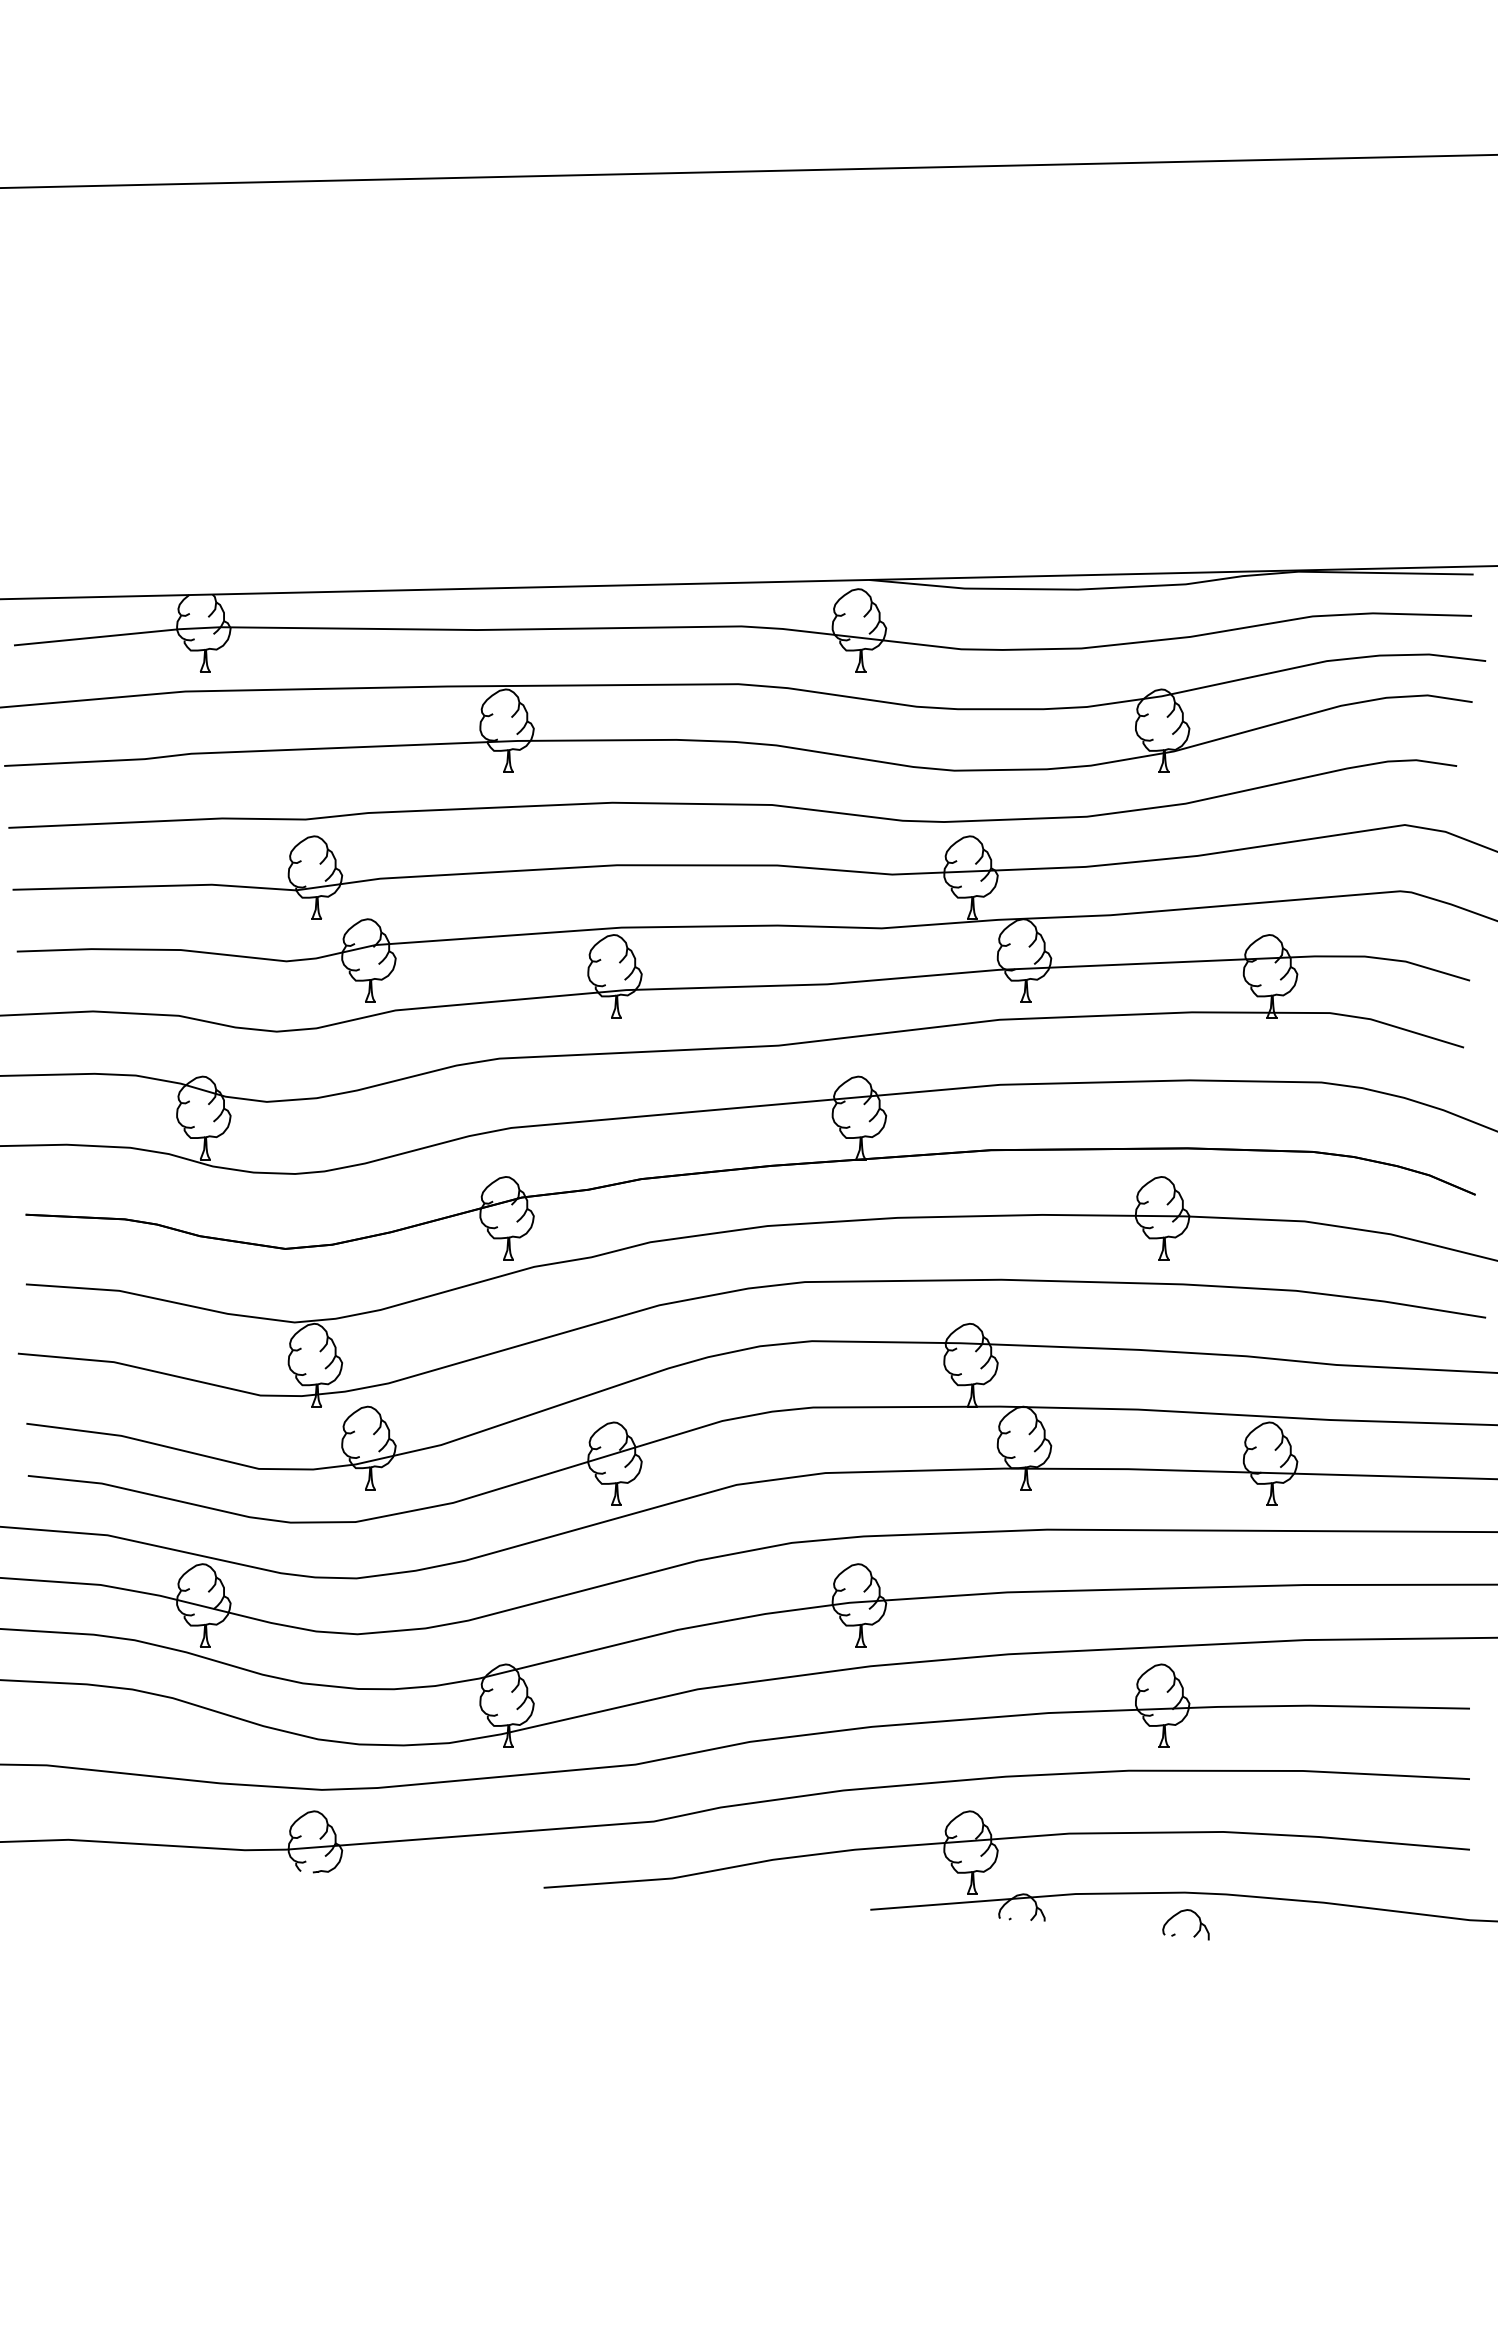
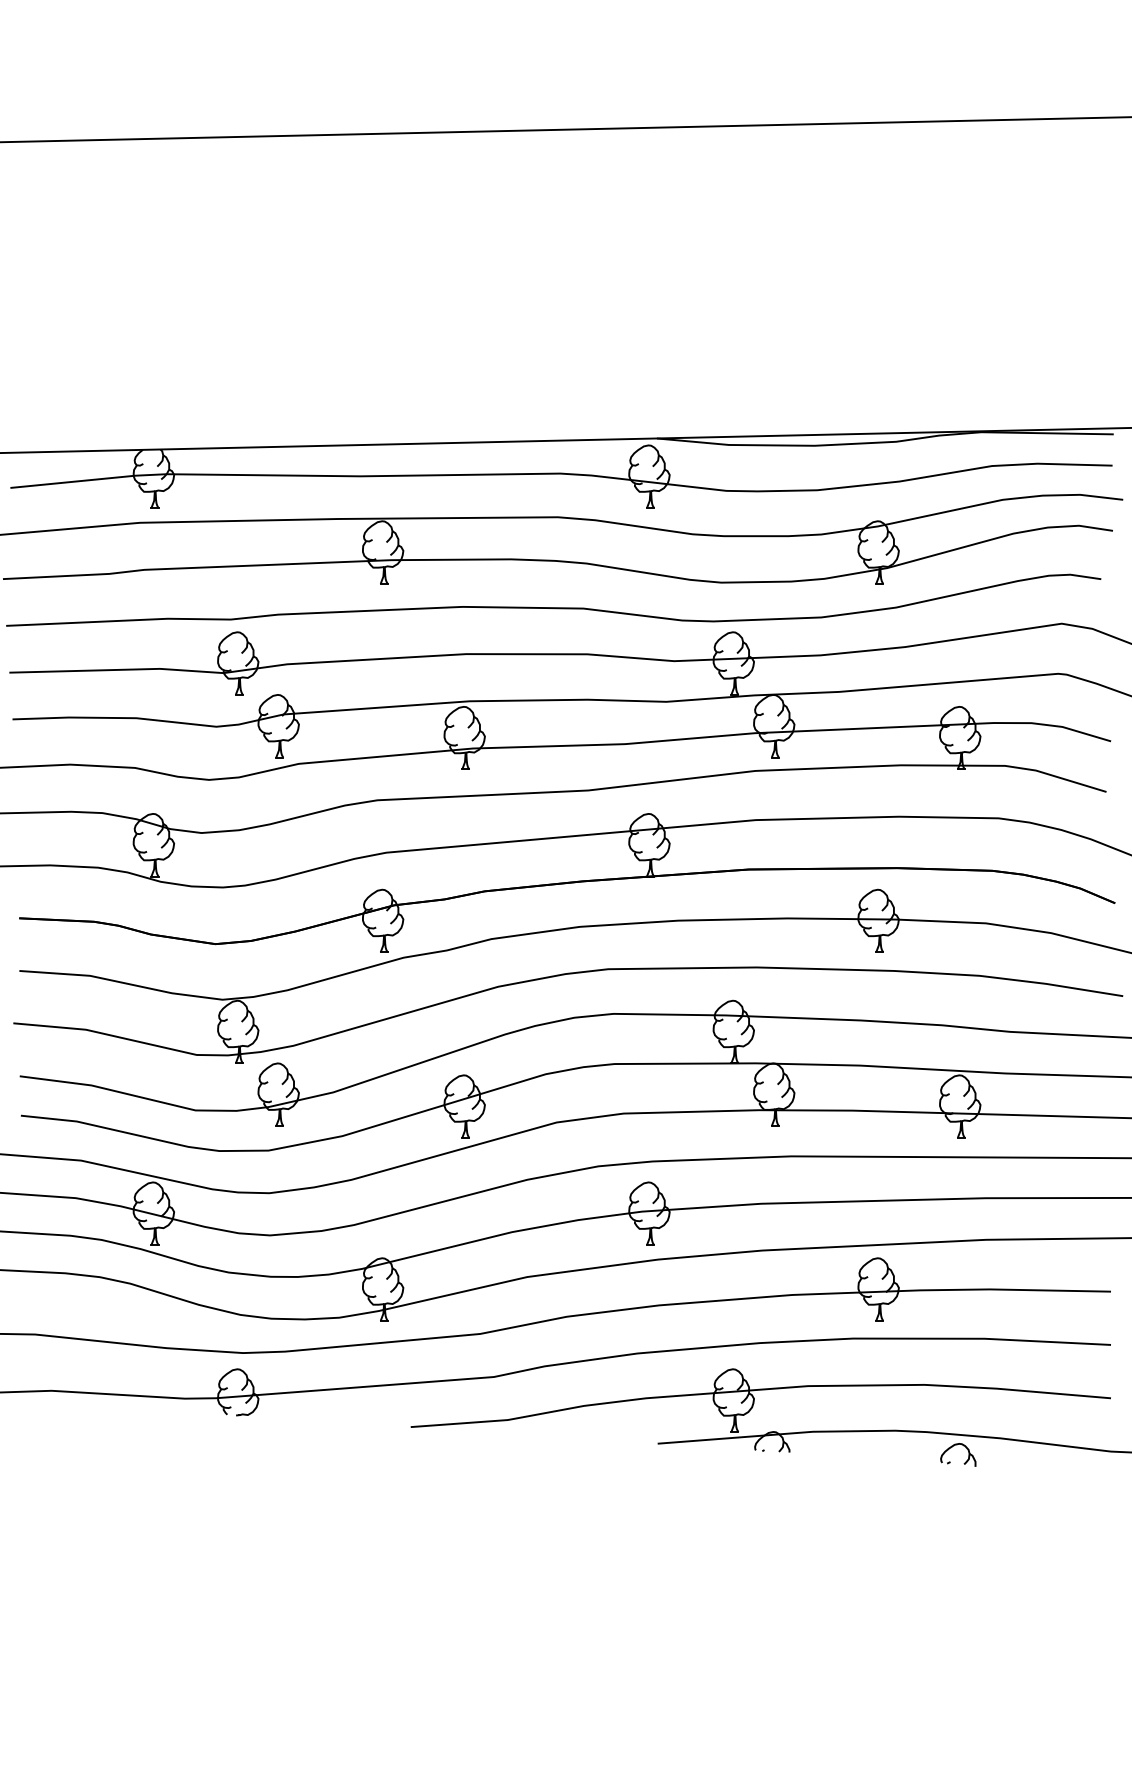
part: (1178, 1914) -> (952, 1447), moved

